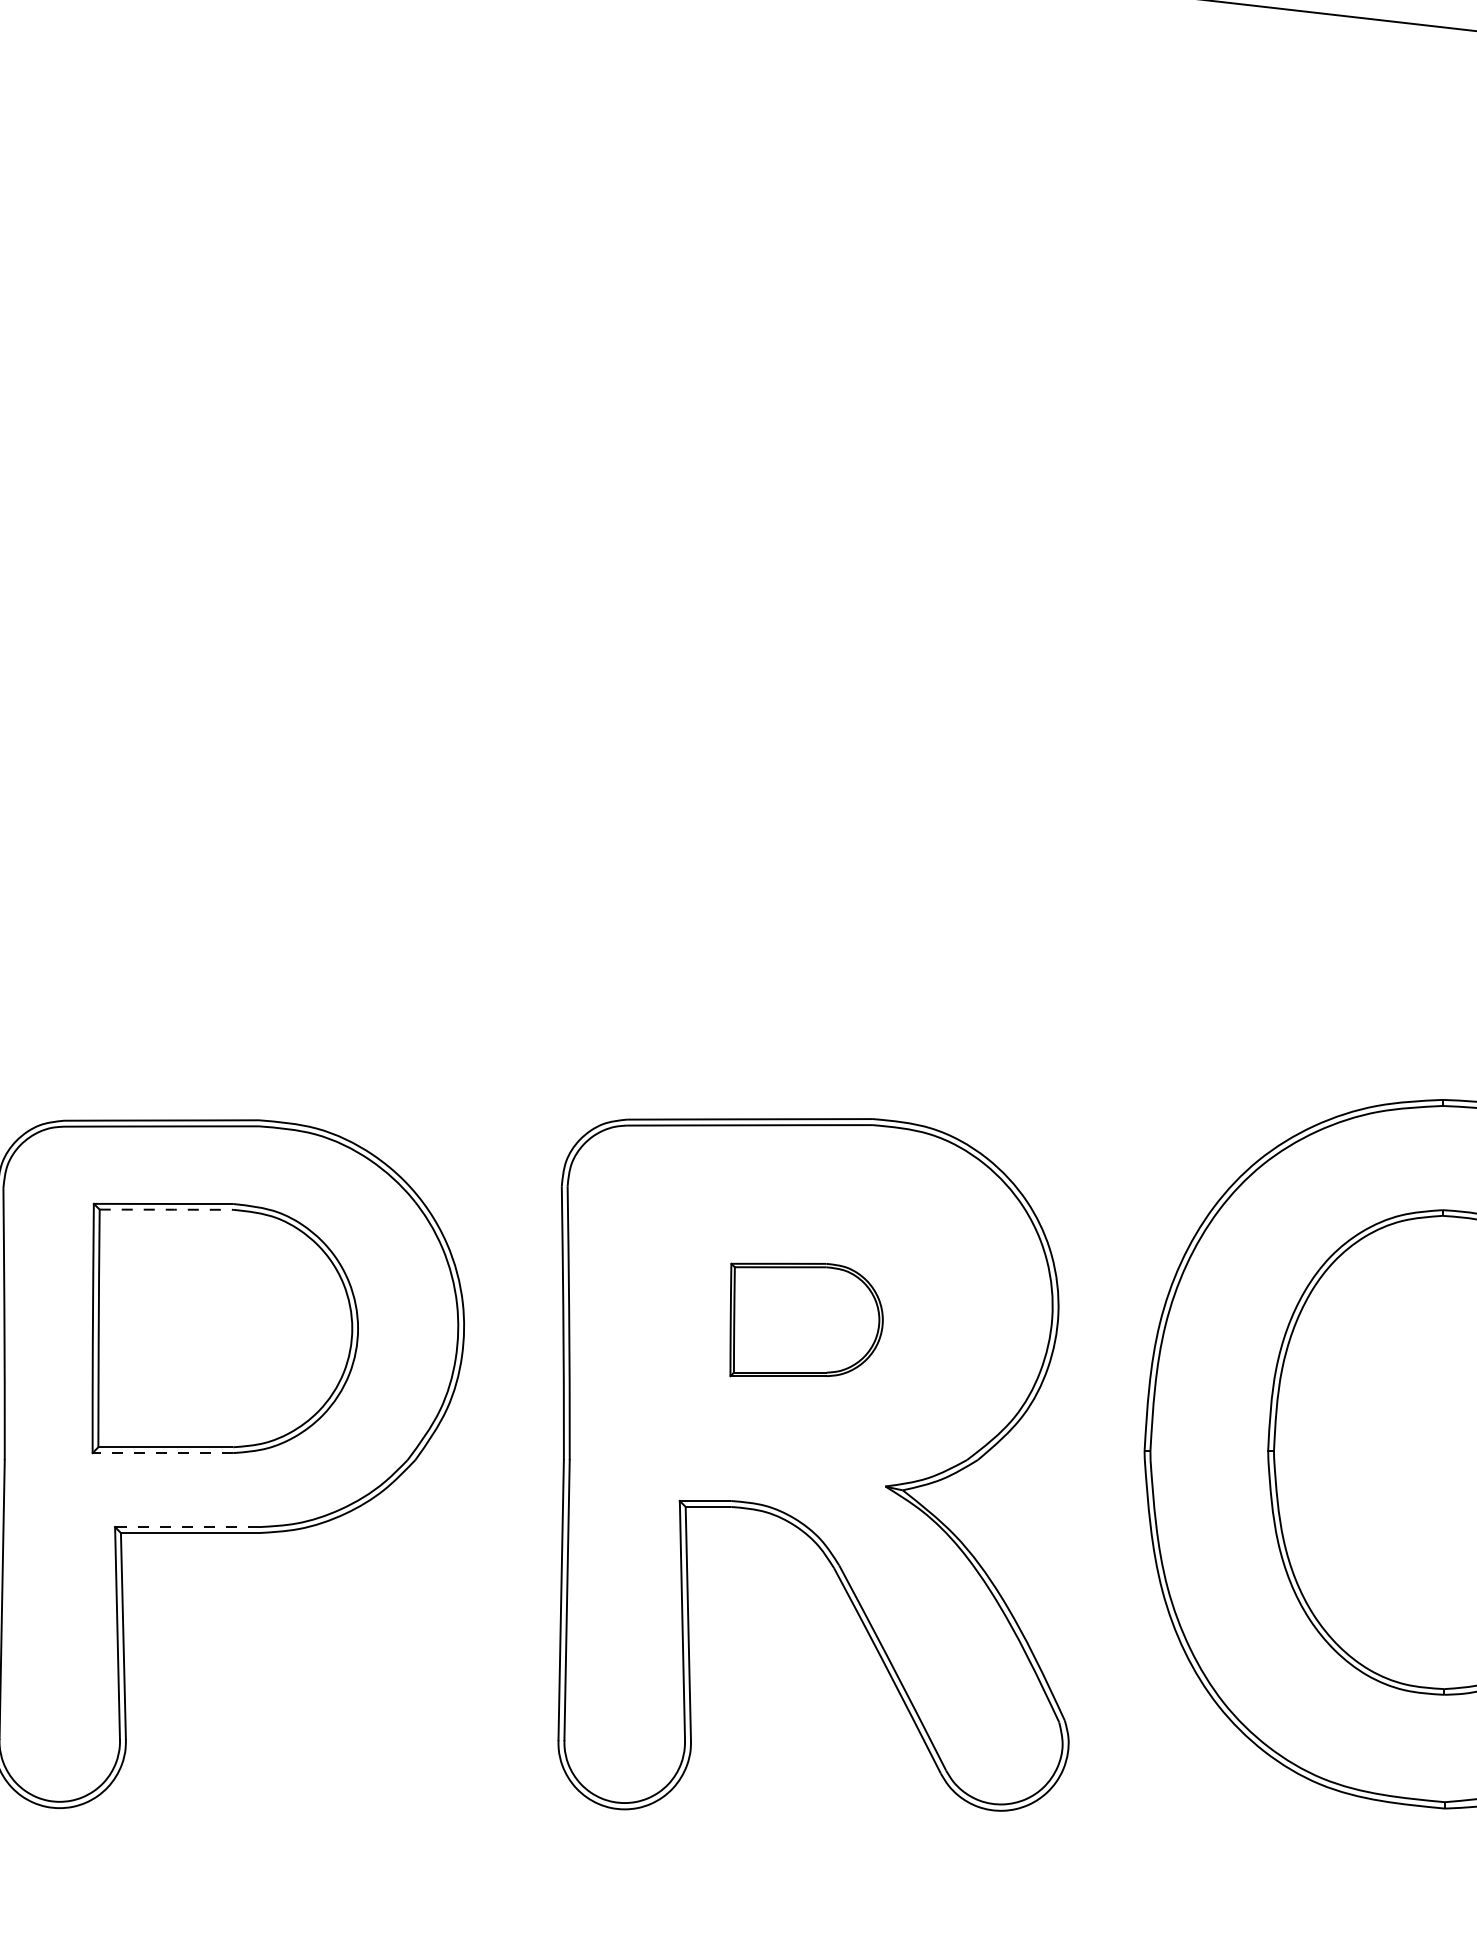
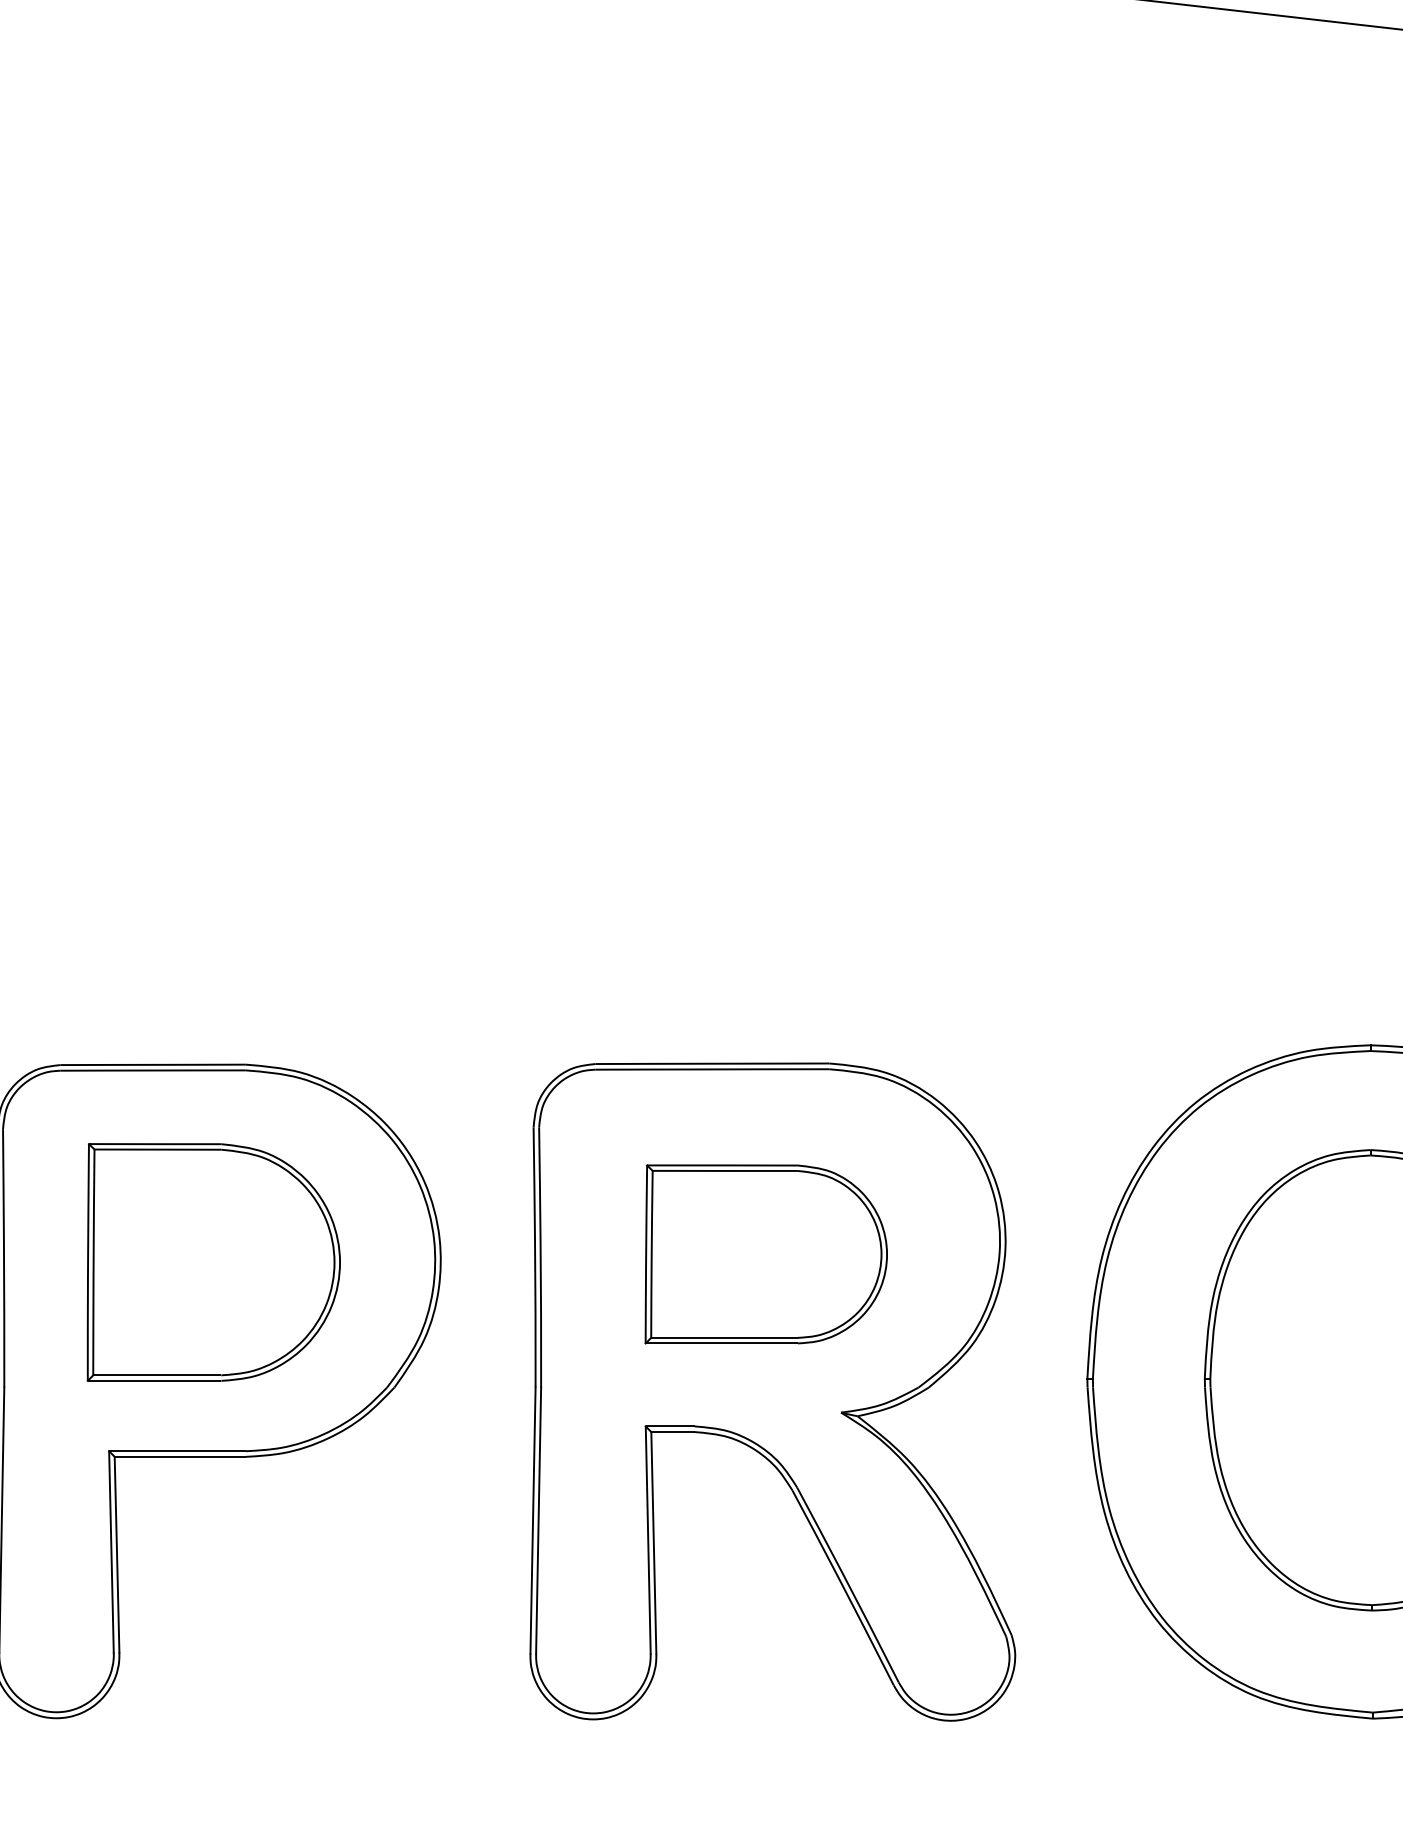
line: (167, 1209) -> (158, 1149), dashed -> solid
part: (806, 1319) -> (766, 1253), size x1.67
line: (162, 1453) -> (154, 1381), dashed -> solid
line: (186, 1527) -> (176, 1451), dashed -> solid

